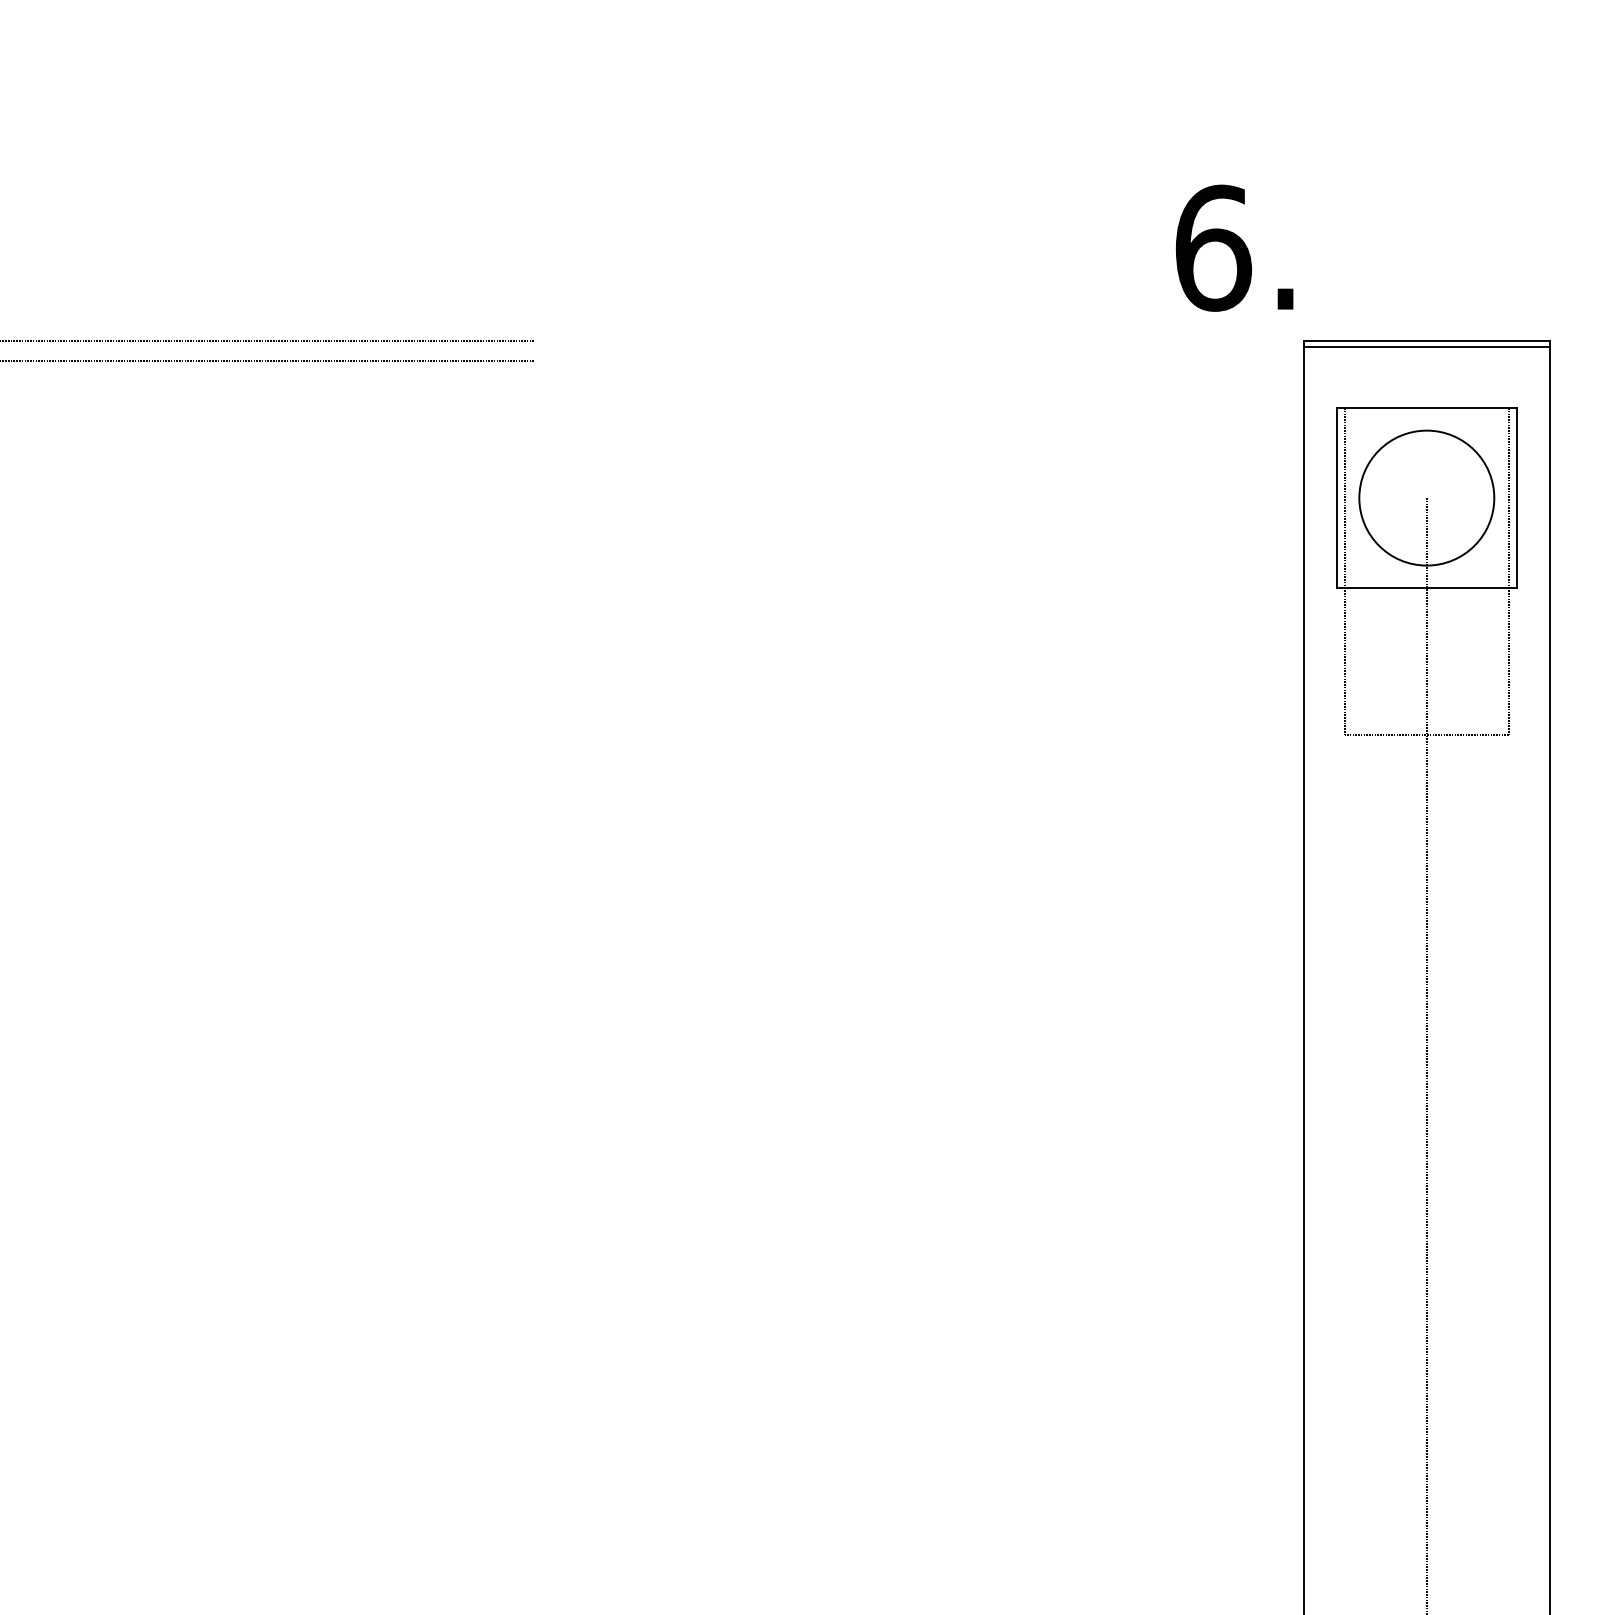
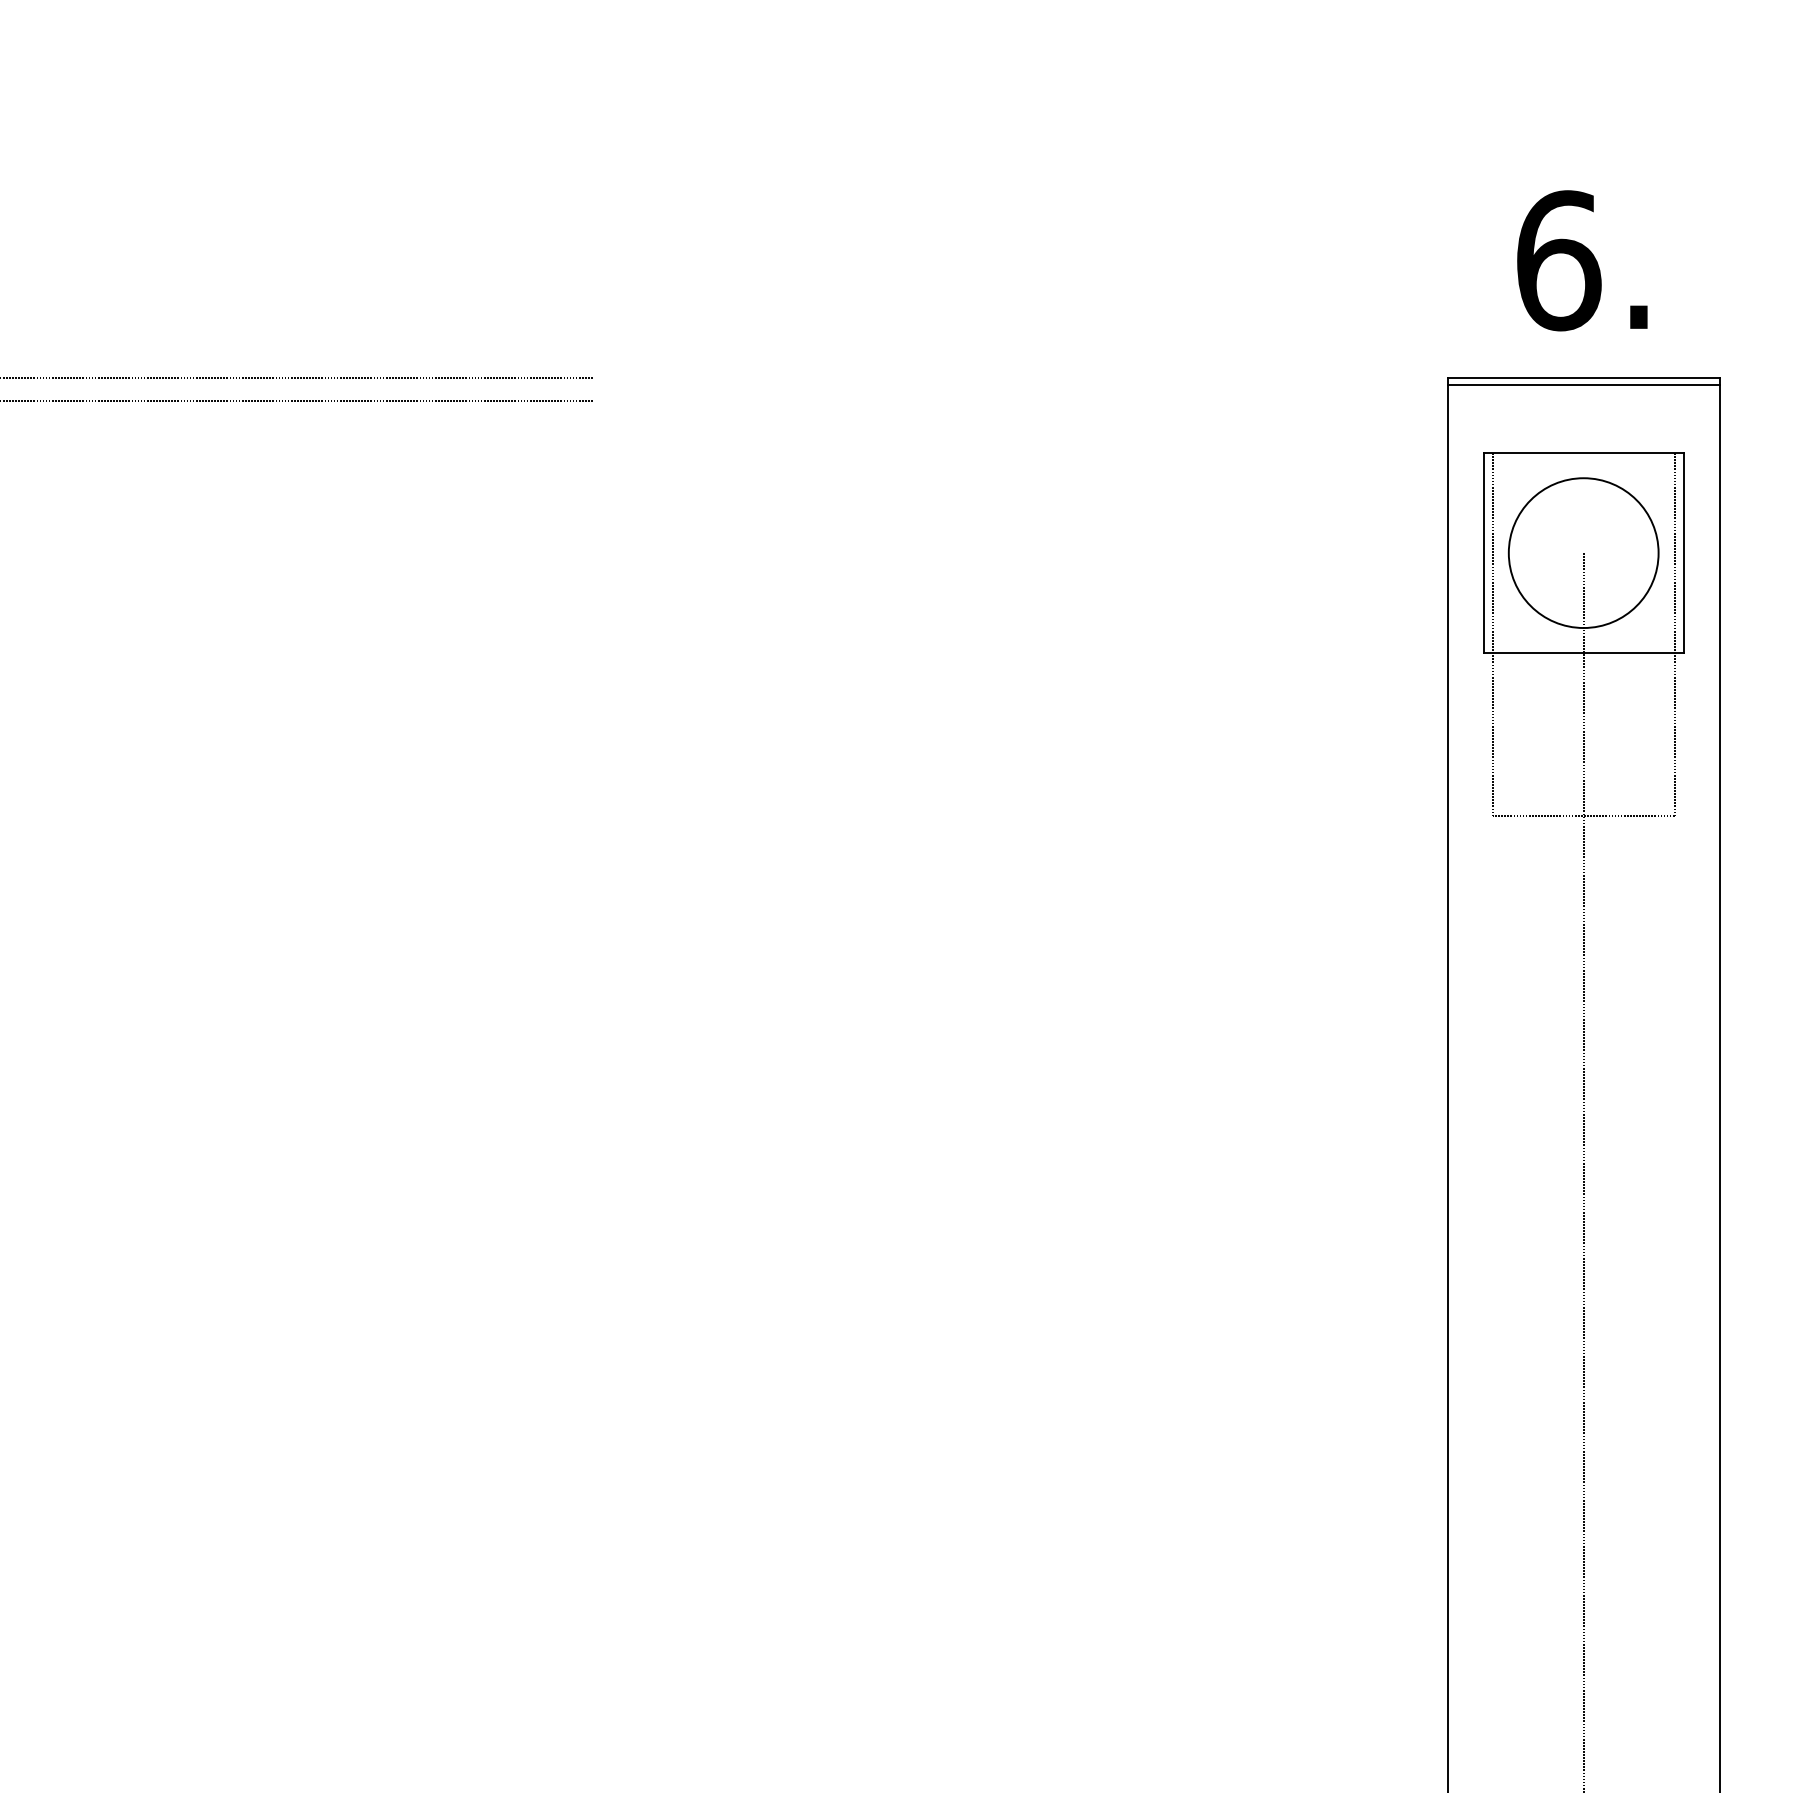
text: (1234, 247) -> (1582, 260), moved

